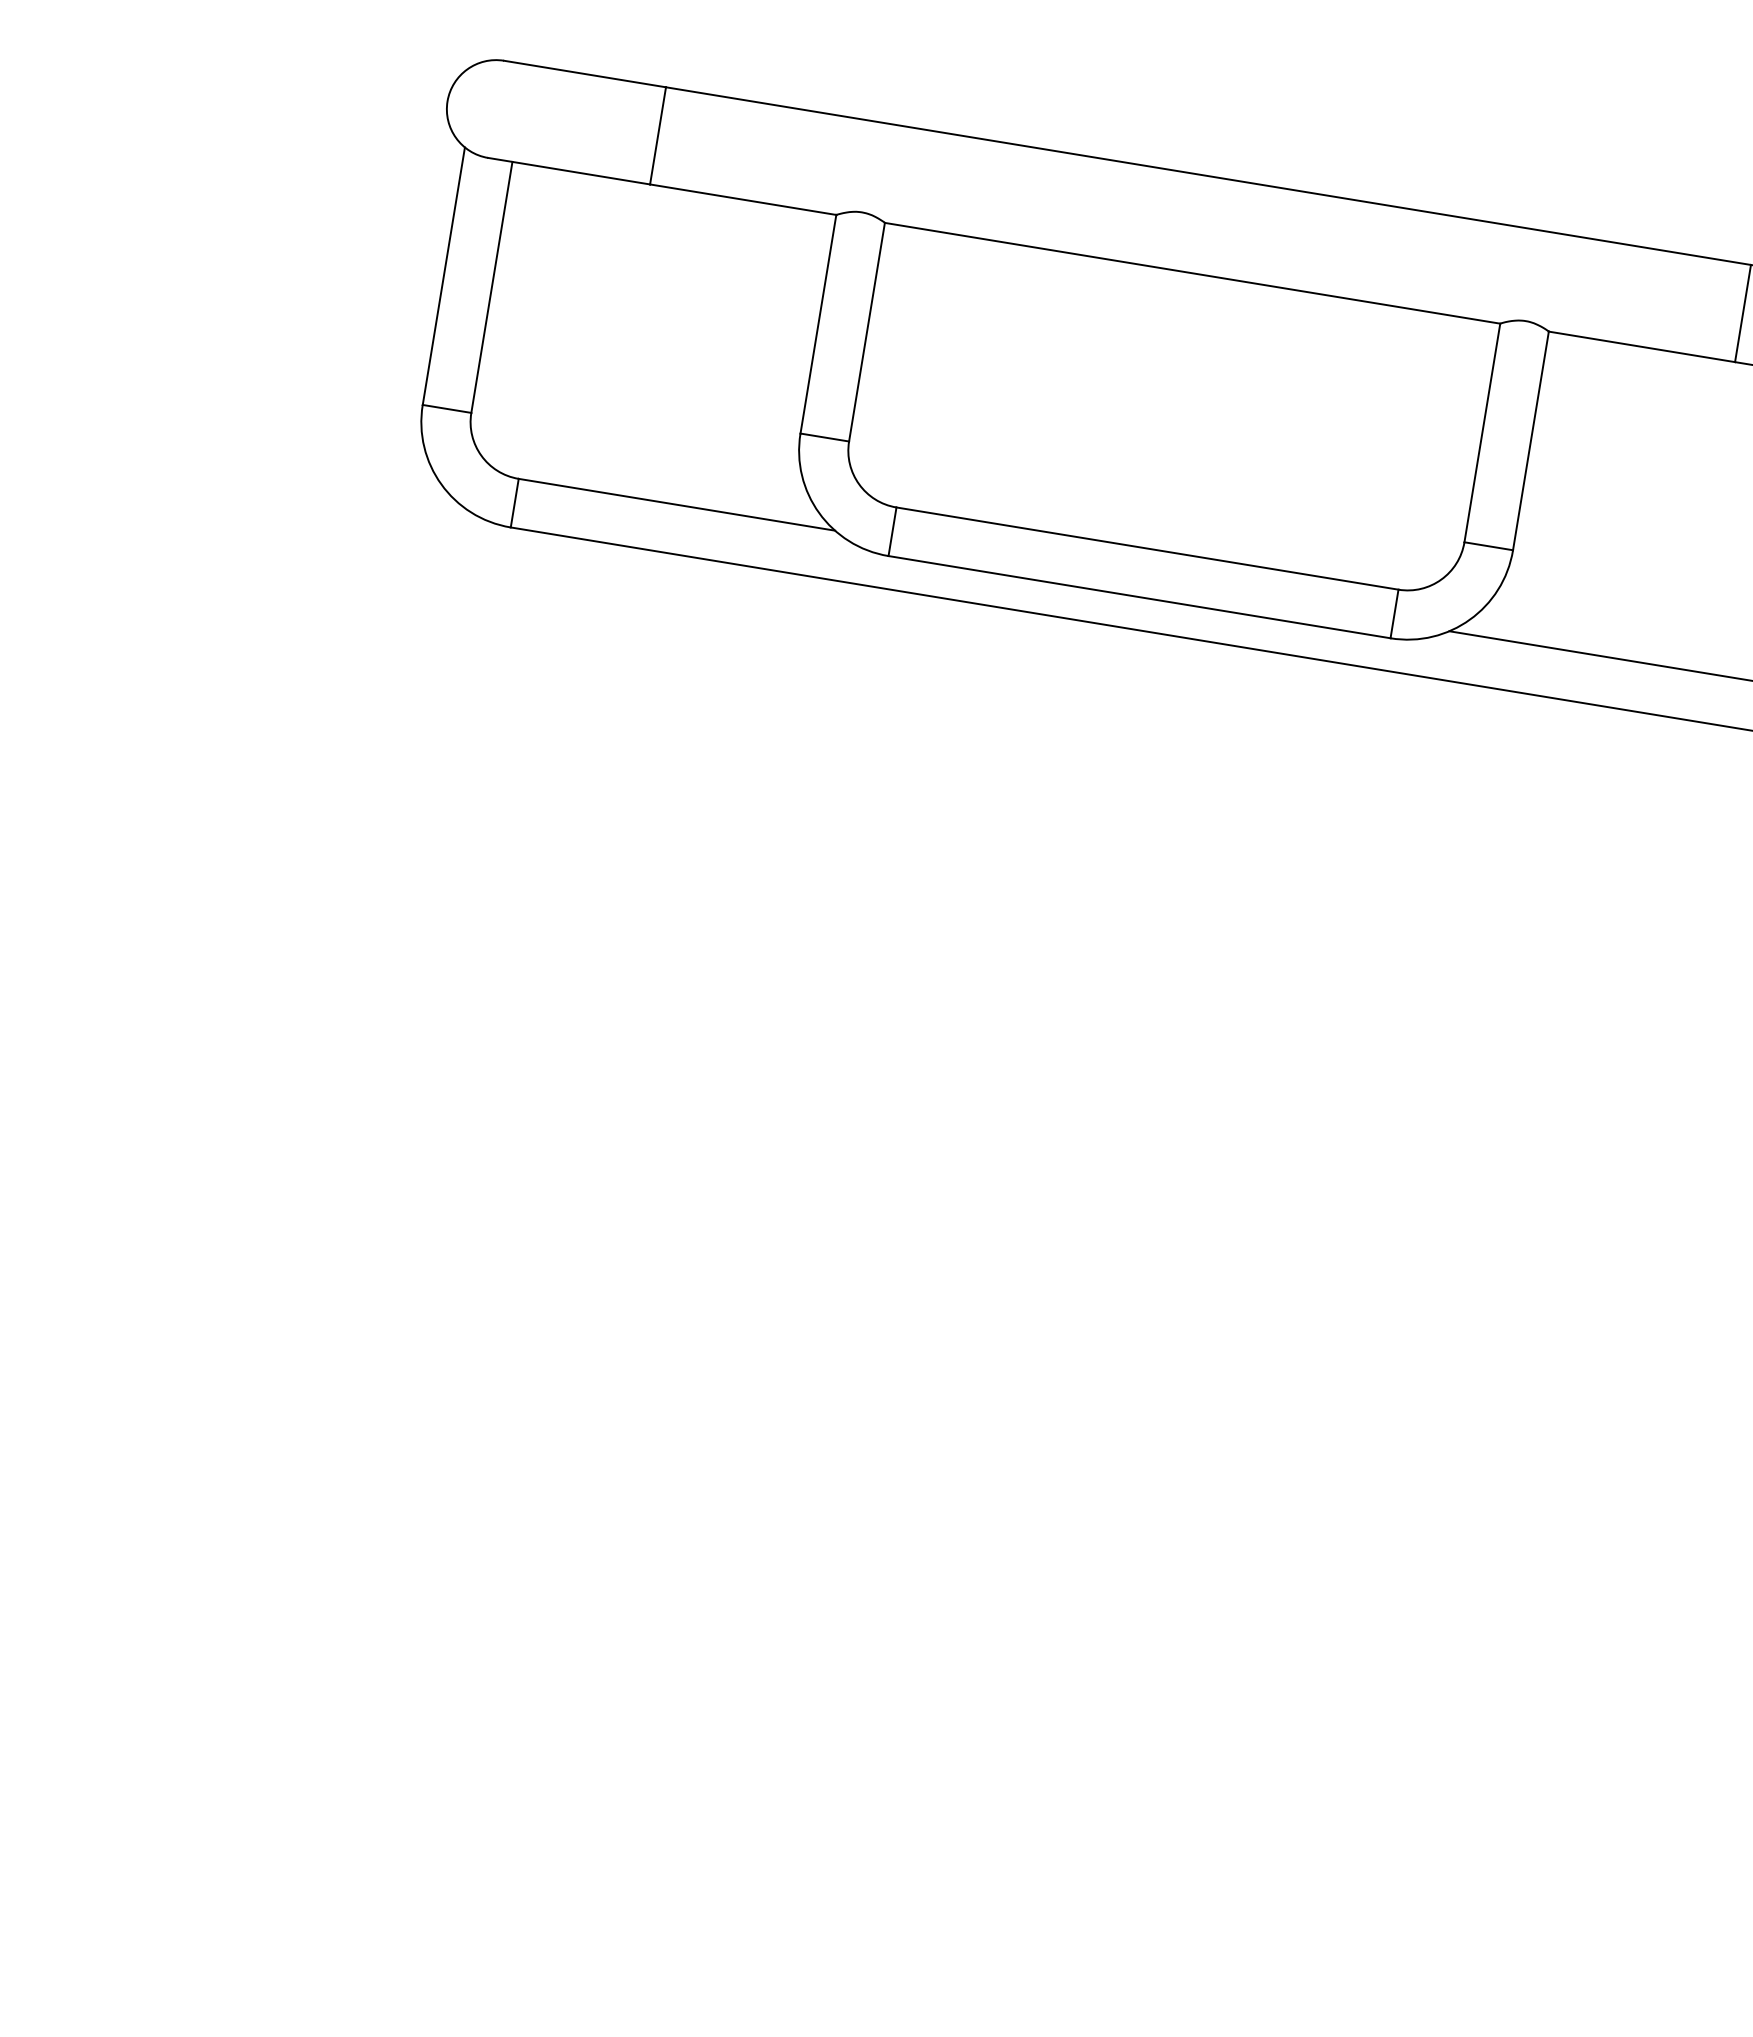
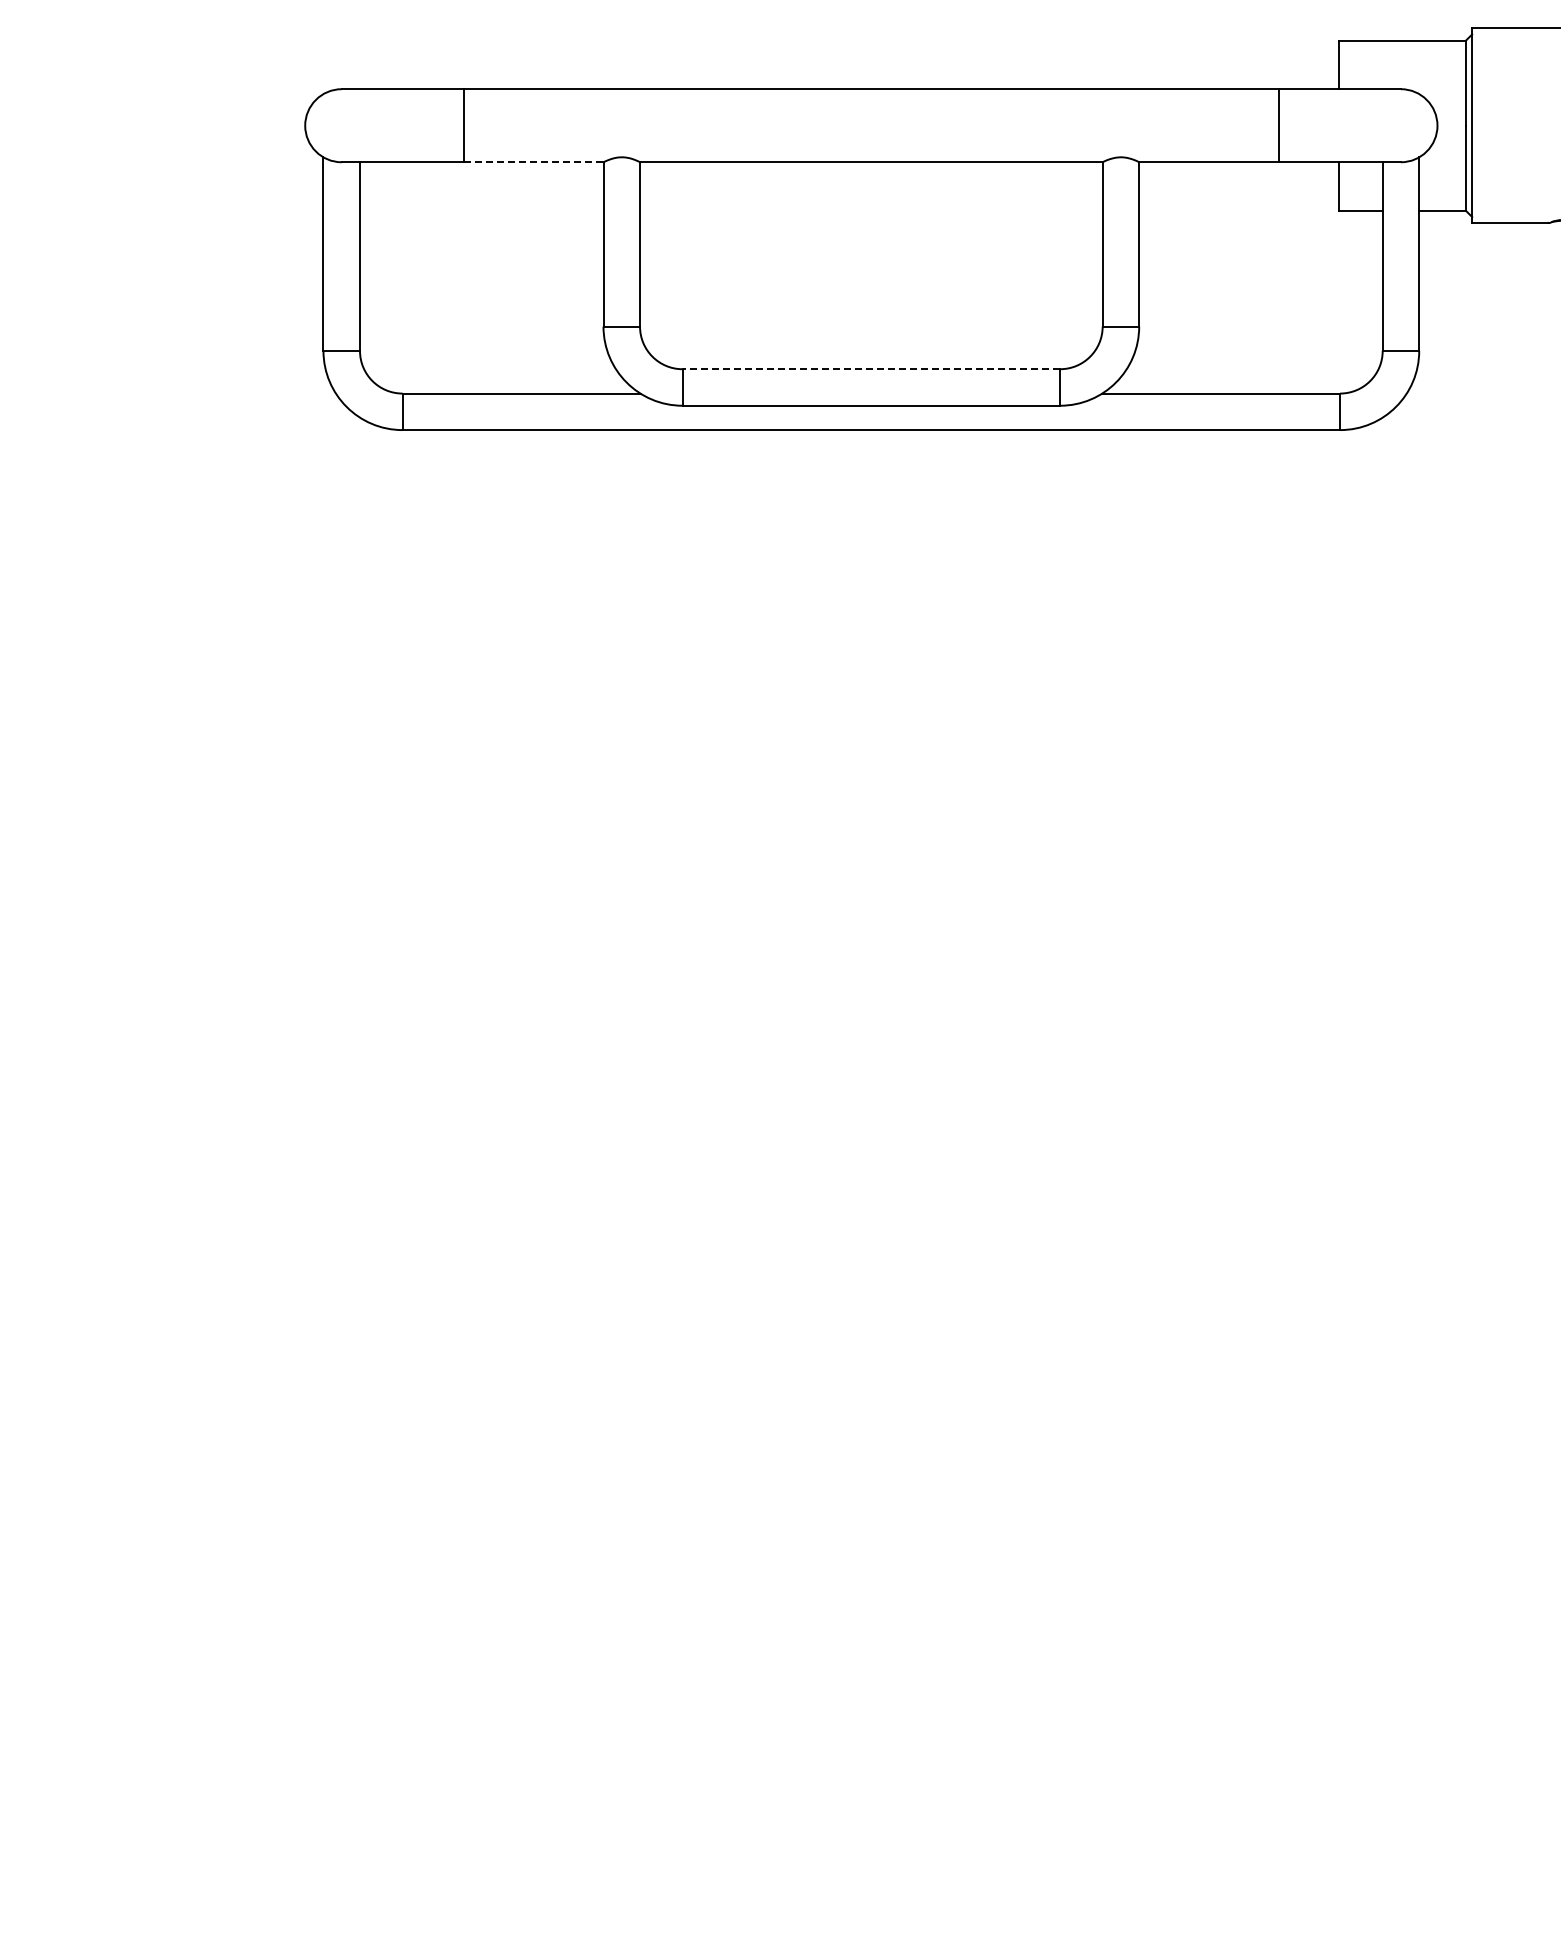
line: (744, 200) -> (534, 162), solid -> dashed
line: (1147, 548) -> (871, 369), solid -> dashed

